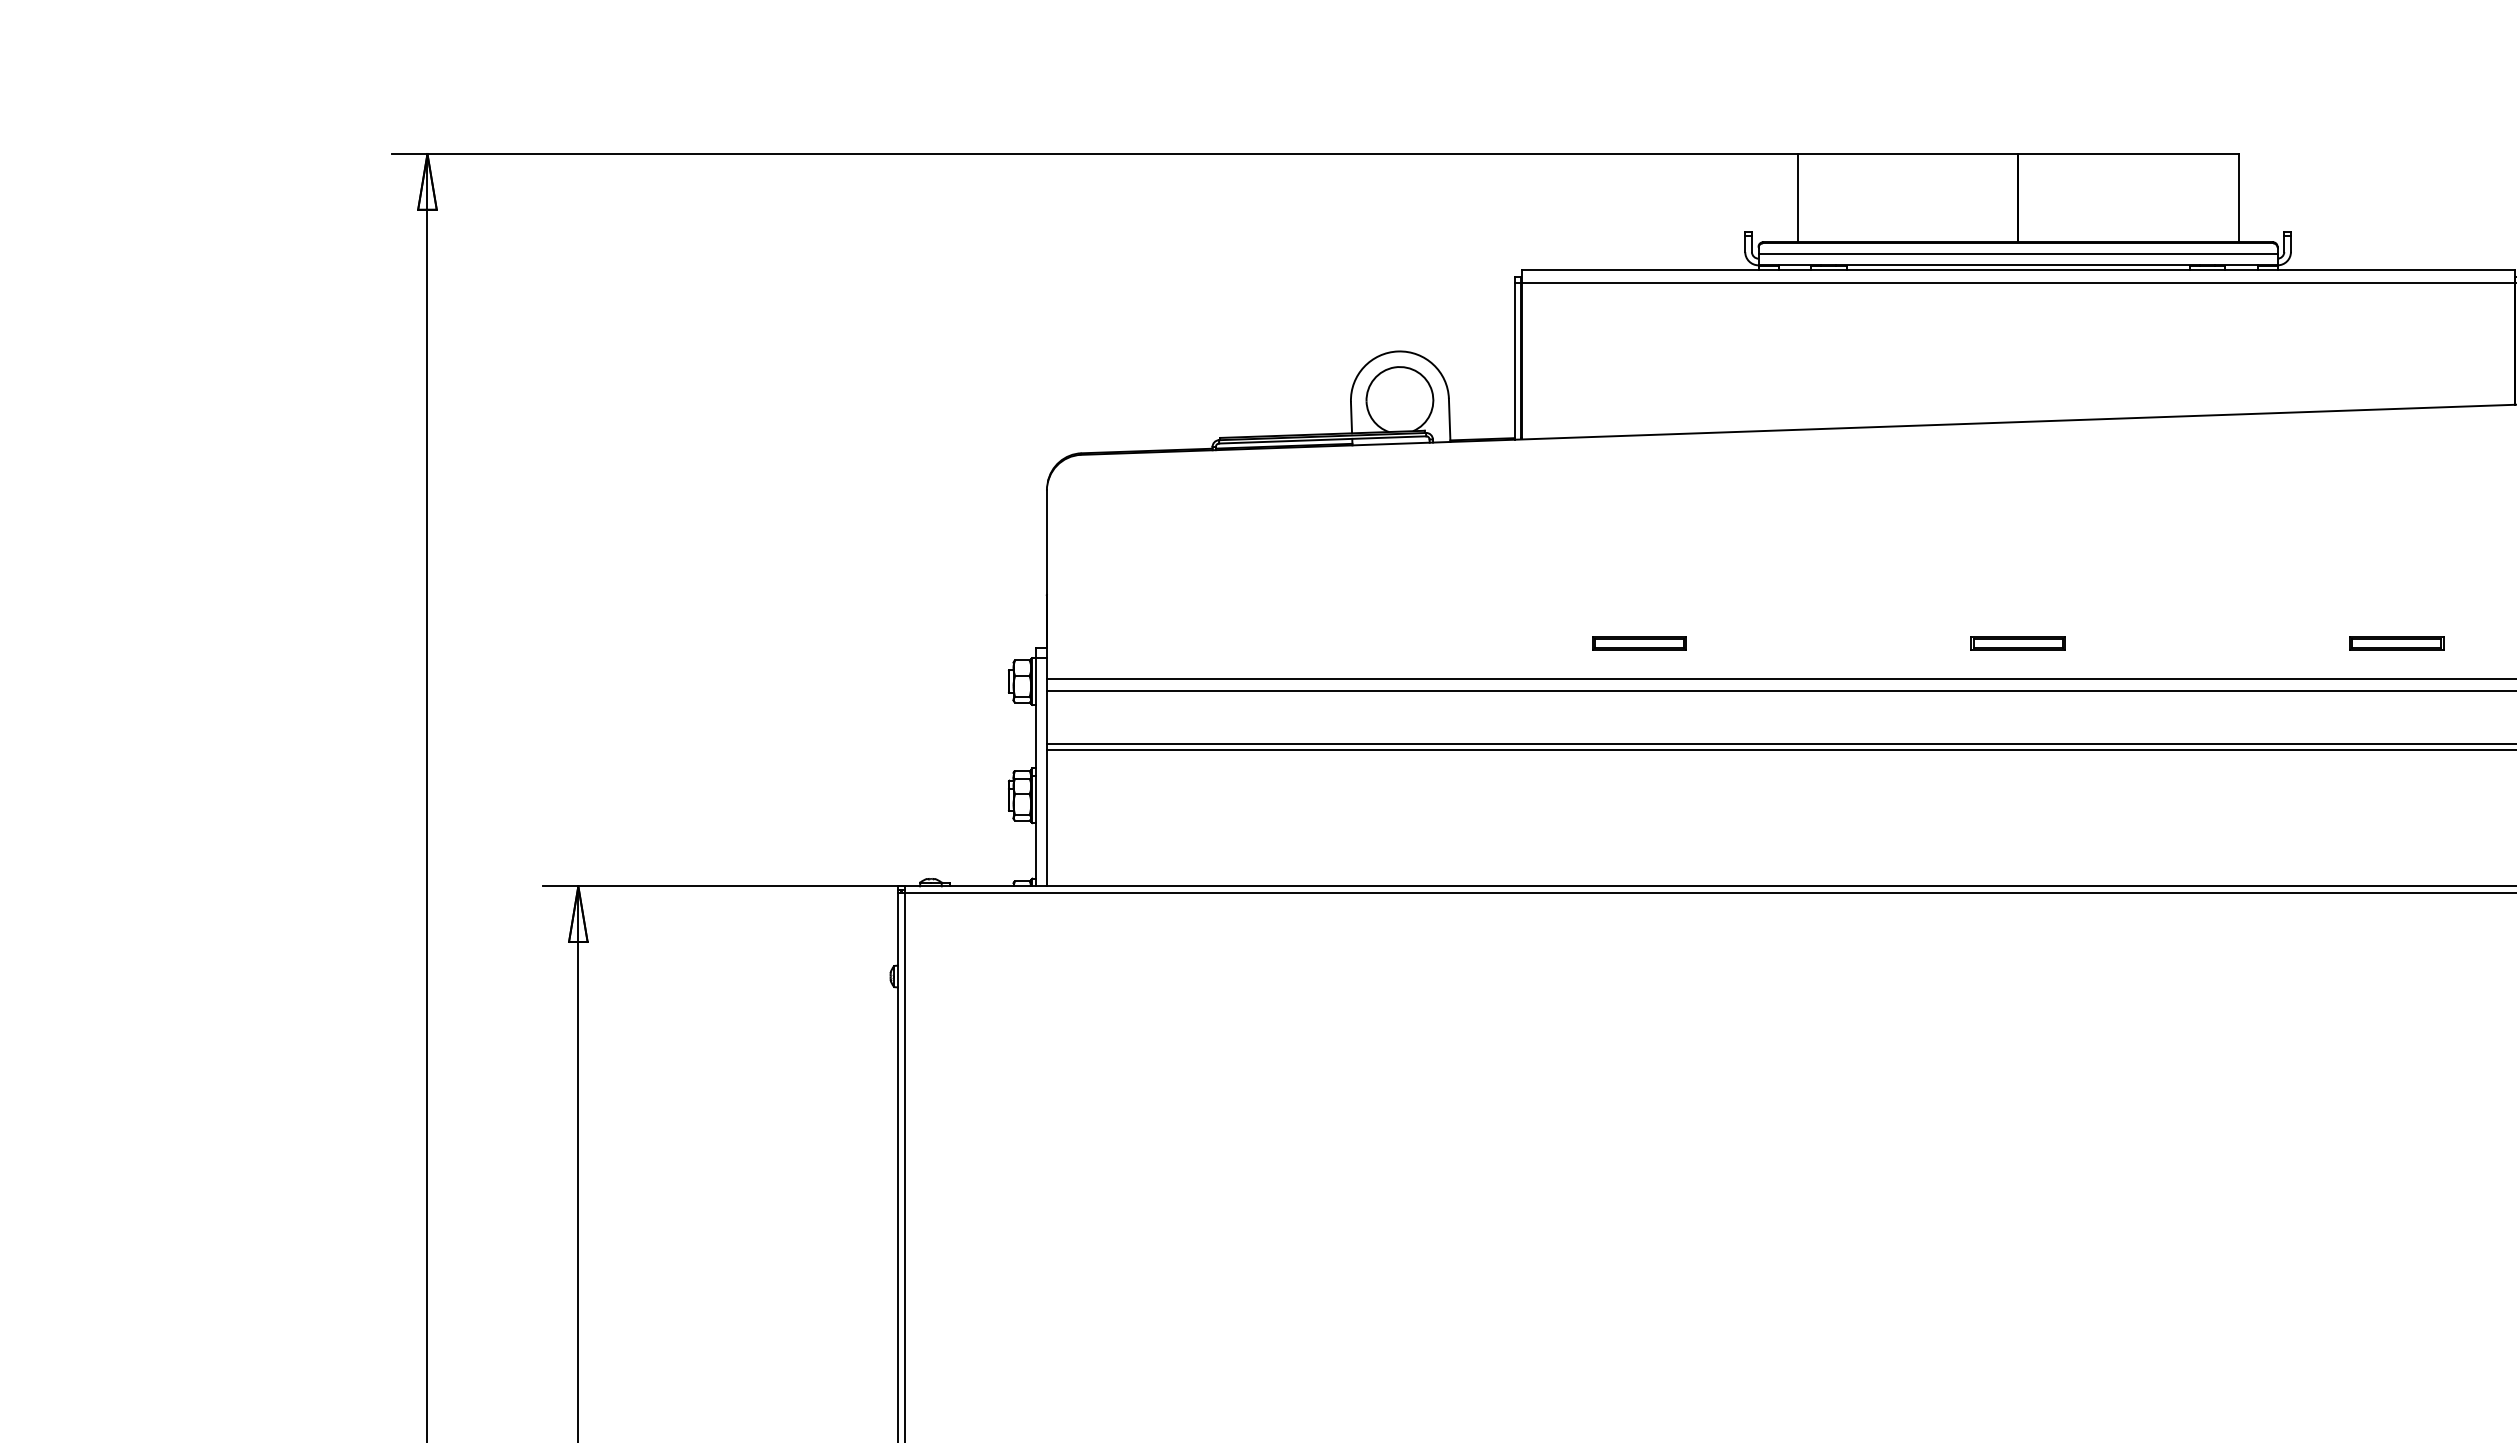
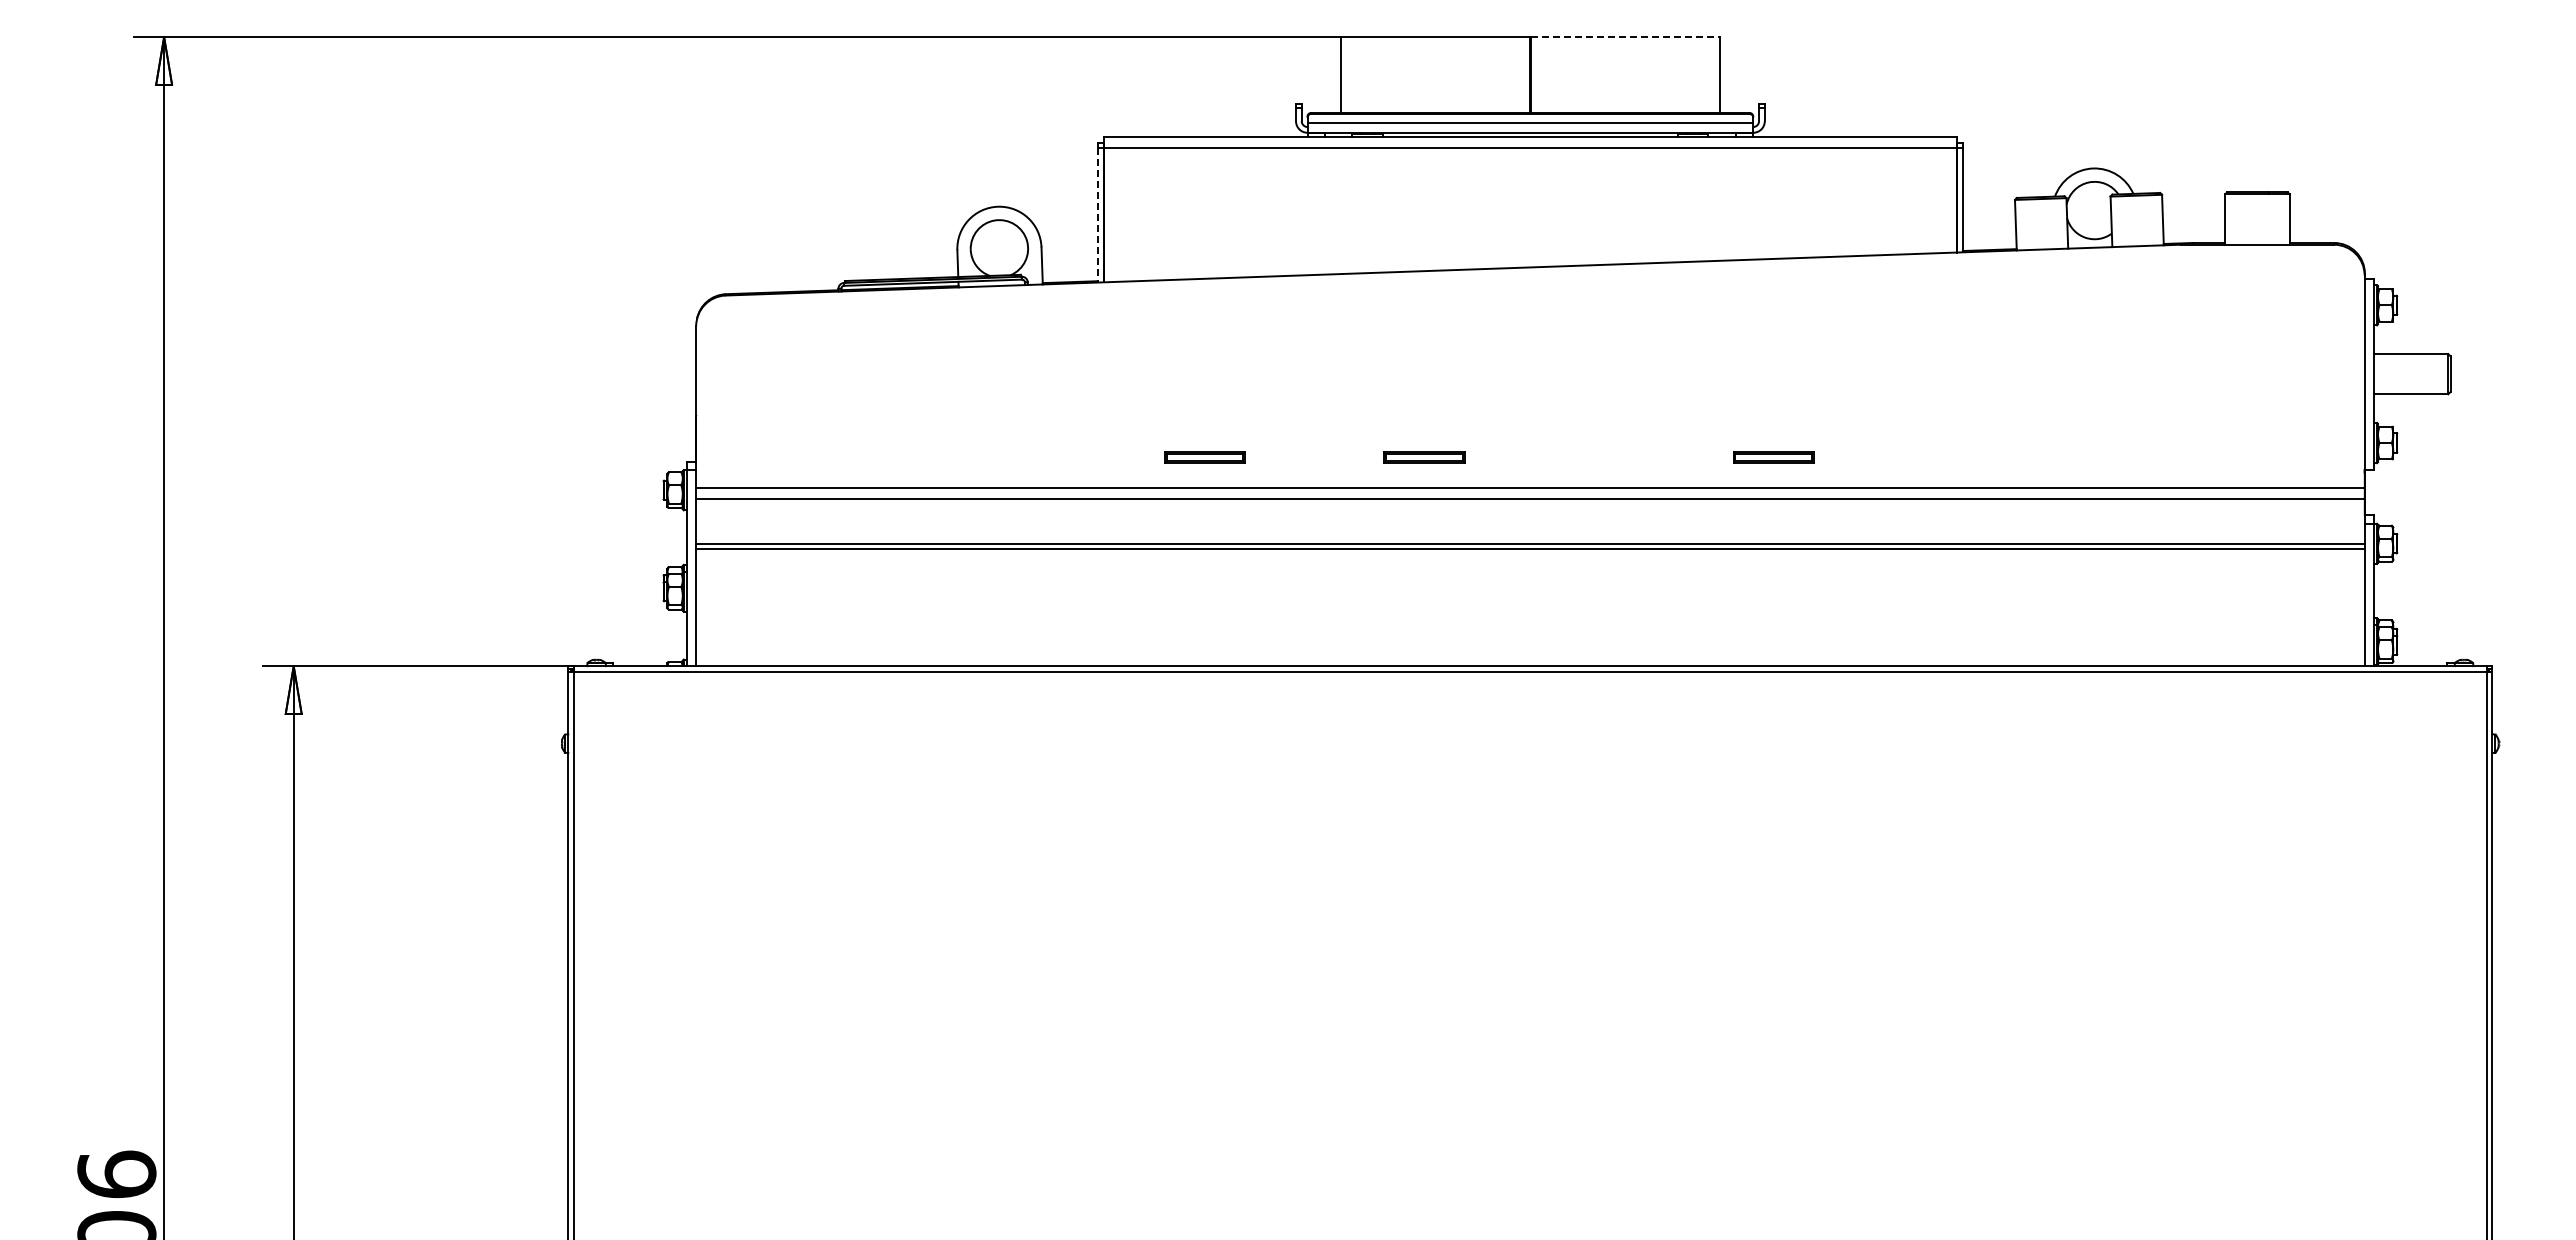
line: (2128, 154) -> (1625, 37), solid -> dashed
line: (1514, 361) -> (1097, 215), solid -> dashed
part: (2018, 643) -> (1424, 457), moved
part: (2396, 643) -> (1773, 457), moved

